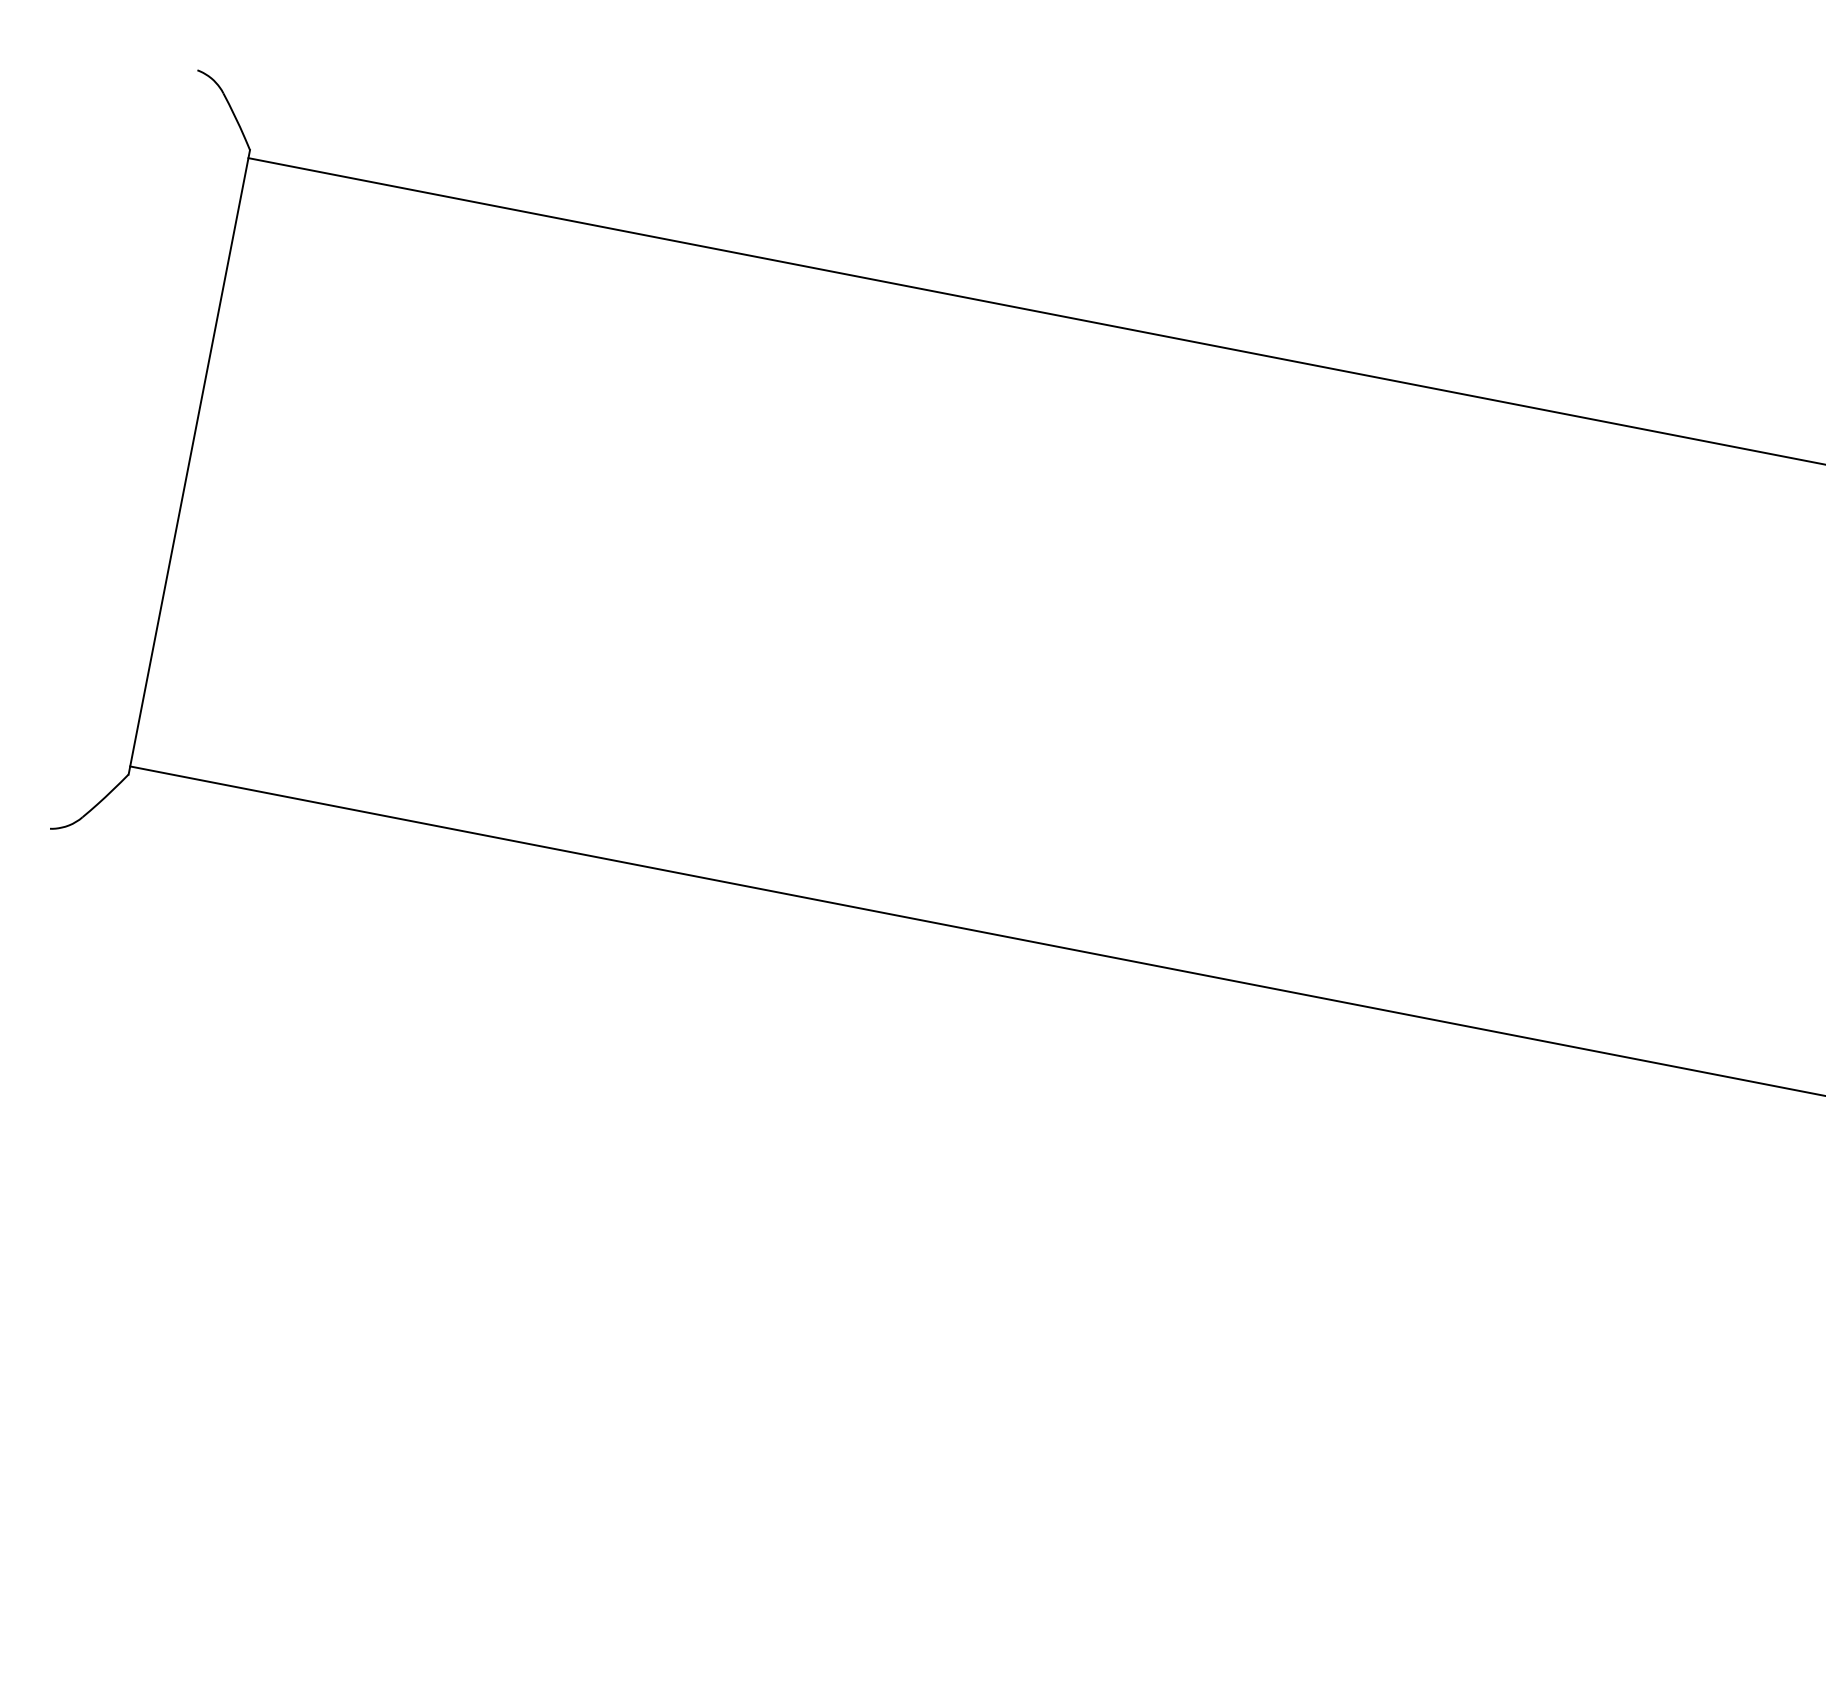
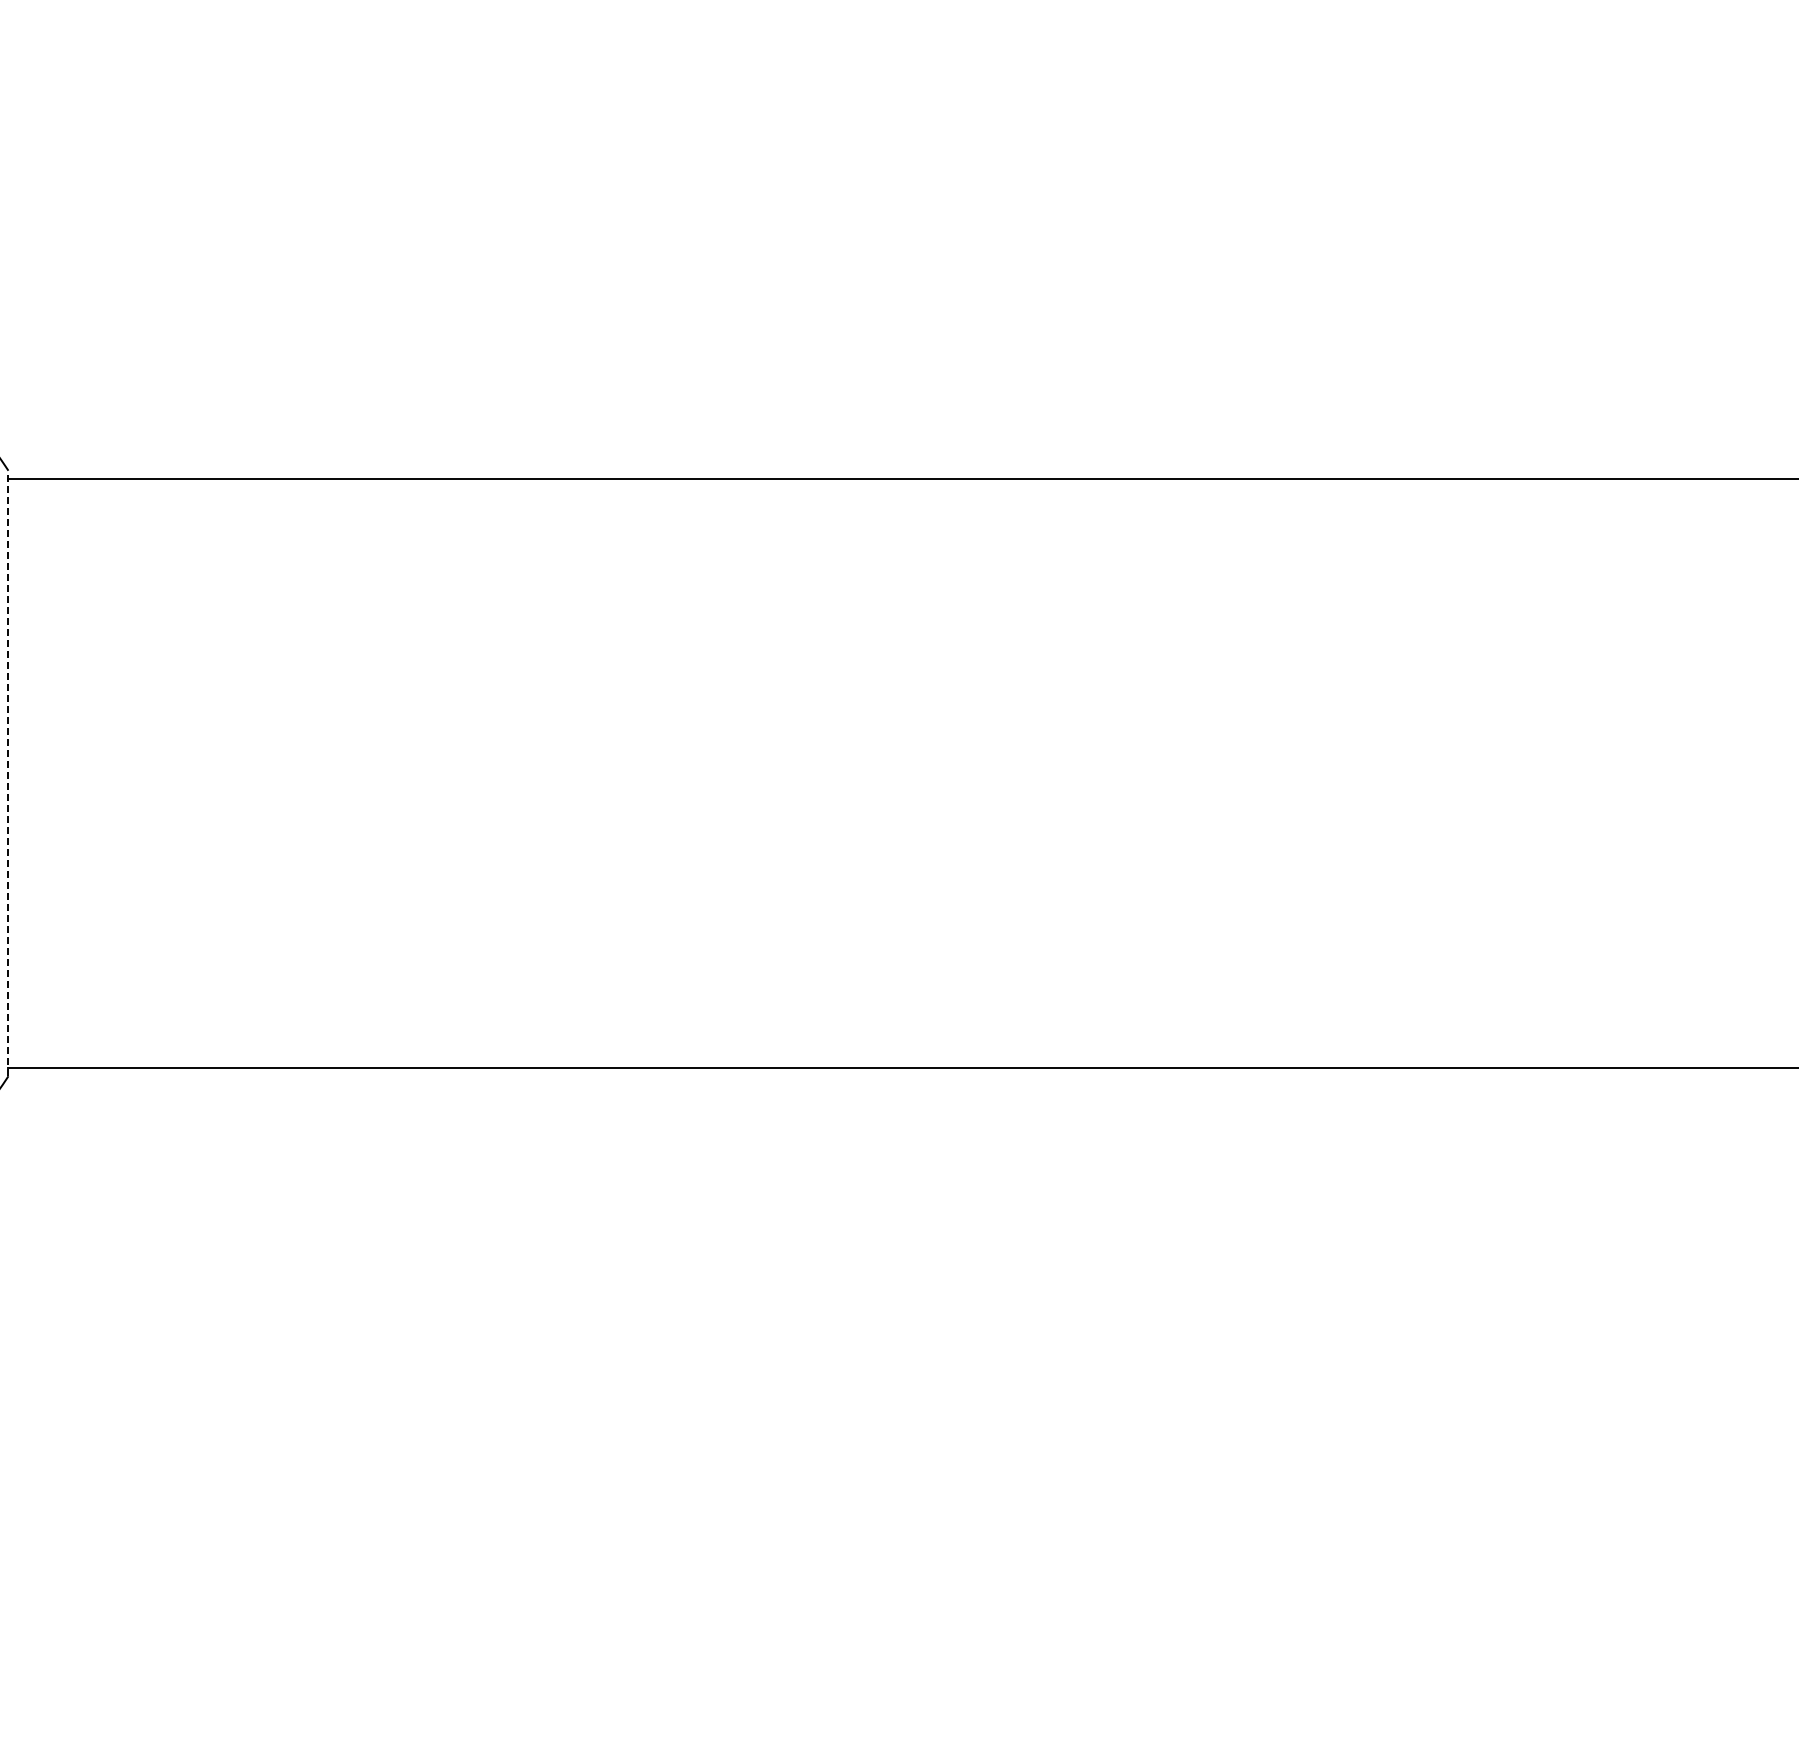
line: (189, 462) -> (8, 773), solid -> dashed

